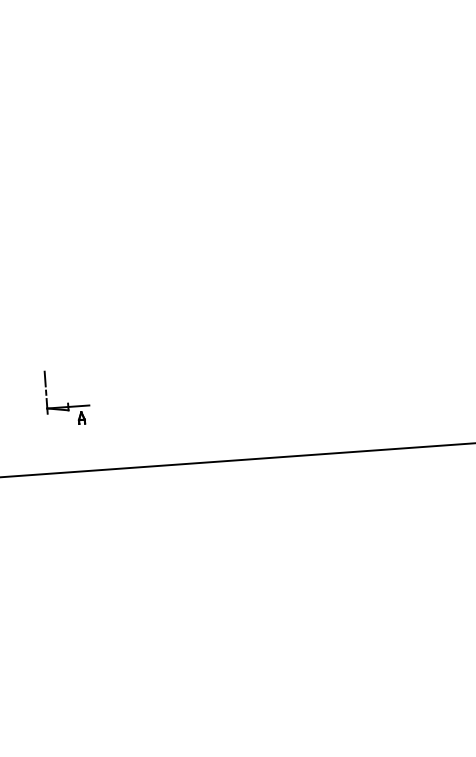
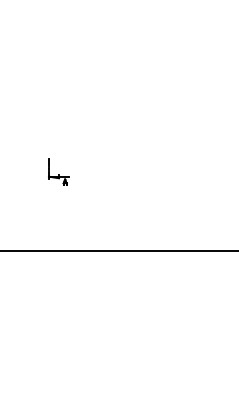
part: (66, 396) -> (58, 171), moved

